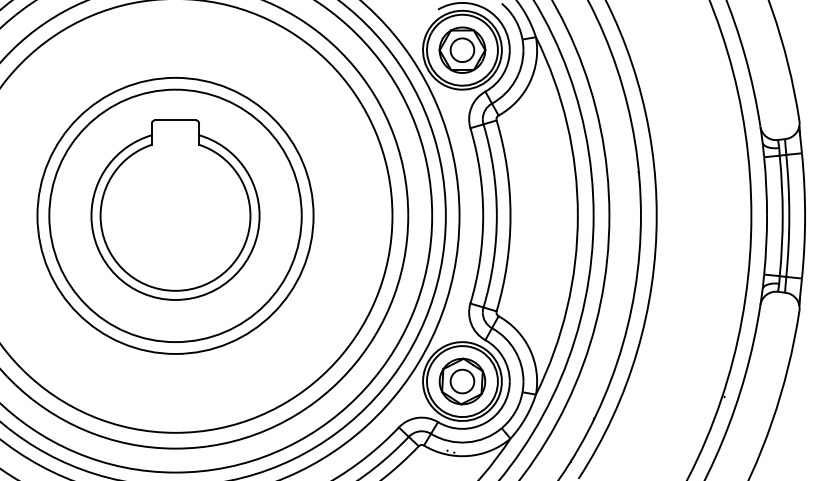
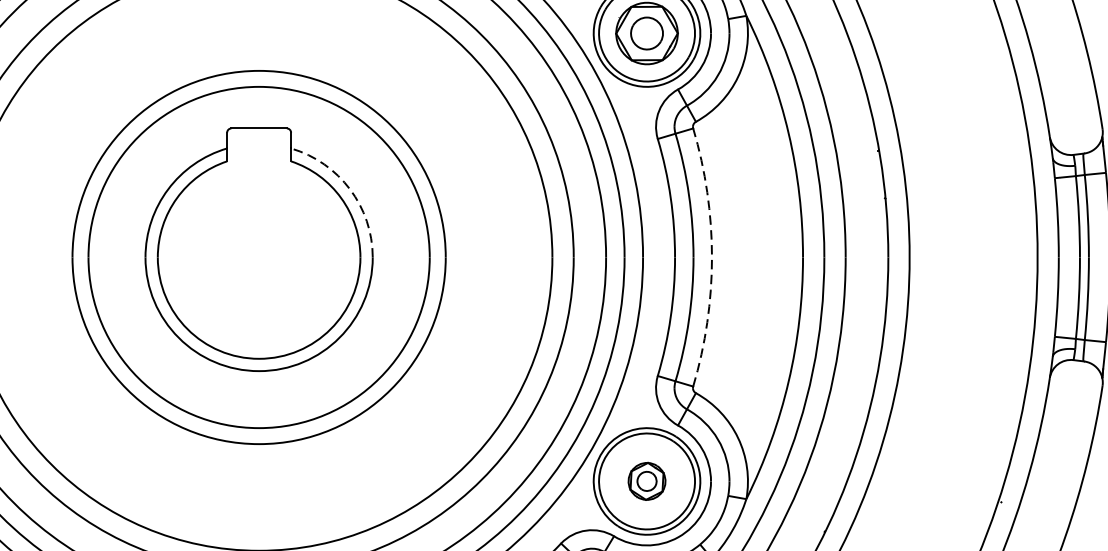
arc: (242, 165) -> (349, 189), solid -> dashed
arc: (510, 215) -> (711, 256), solid -> dashed
part: (462, 381) -> (647, 481), size x0.6

